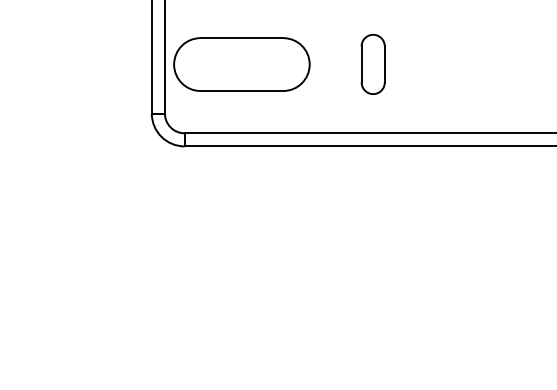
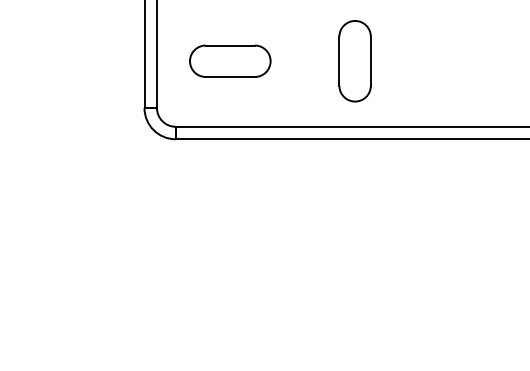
part: (242, 63) -> (230, 60), size x0.62
part: (372, 64) -> (354, 61), size x1.43

